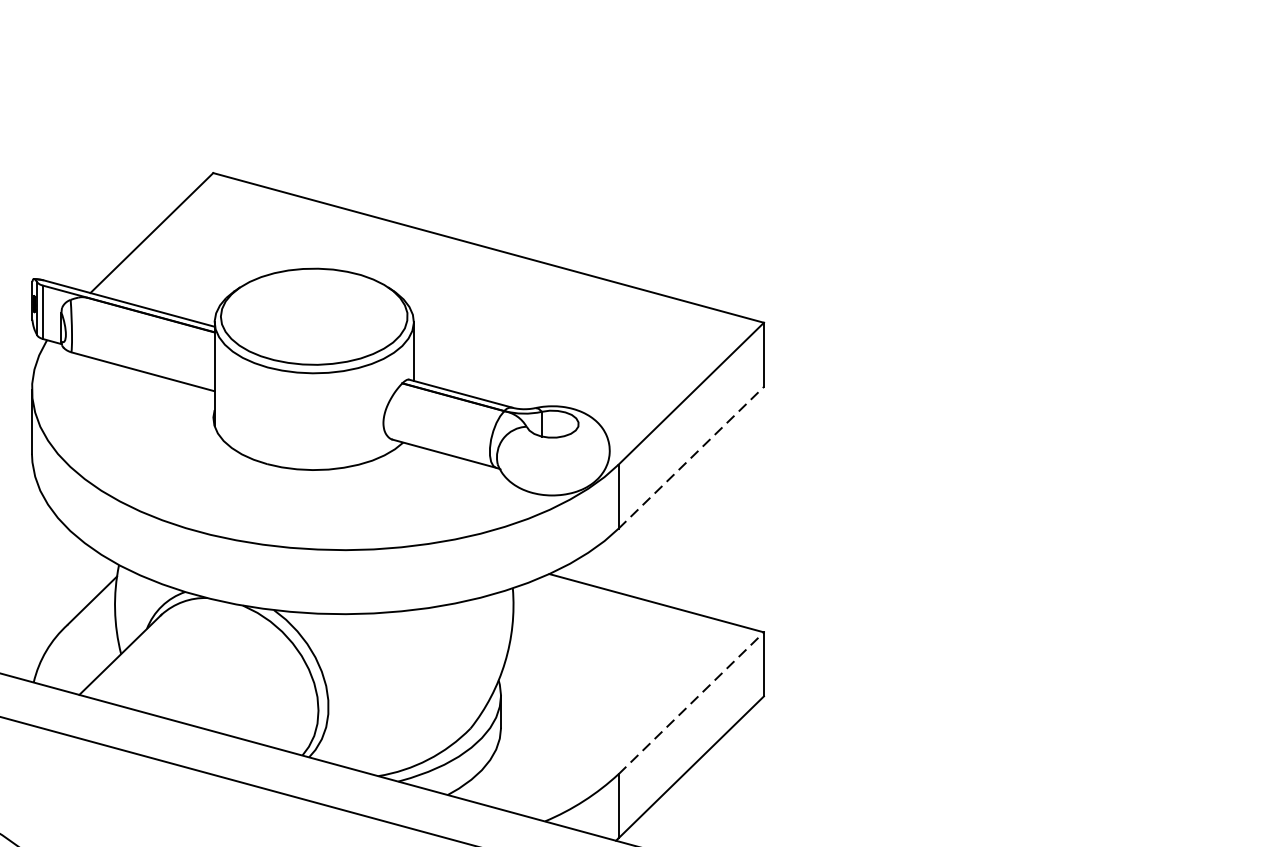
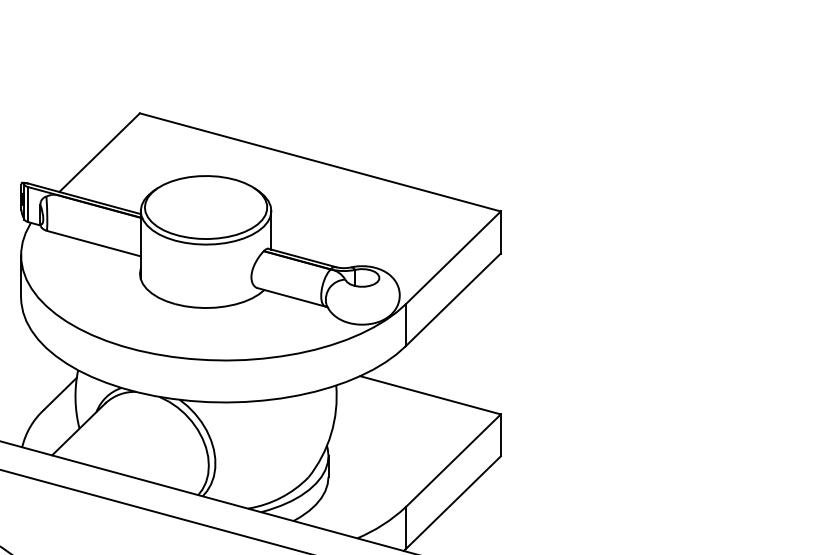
line: (691, 457) -> (453, 299), dashed -> solid
line: (691, 702) -> (453, 460), dashed -> solid

